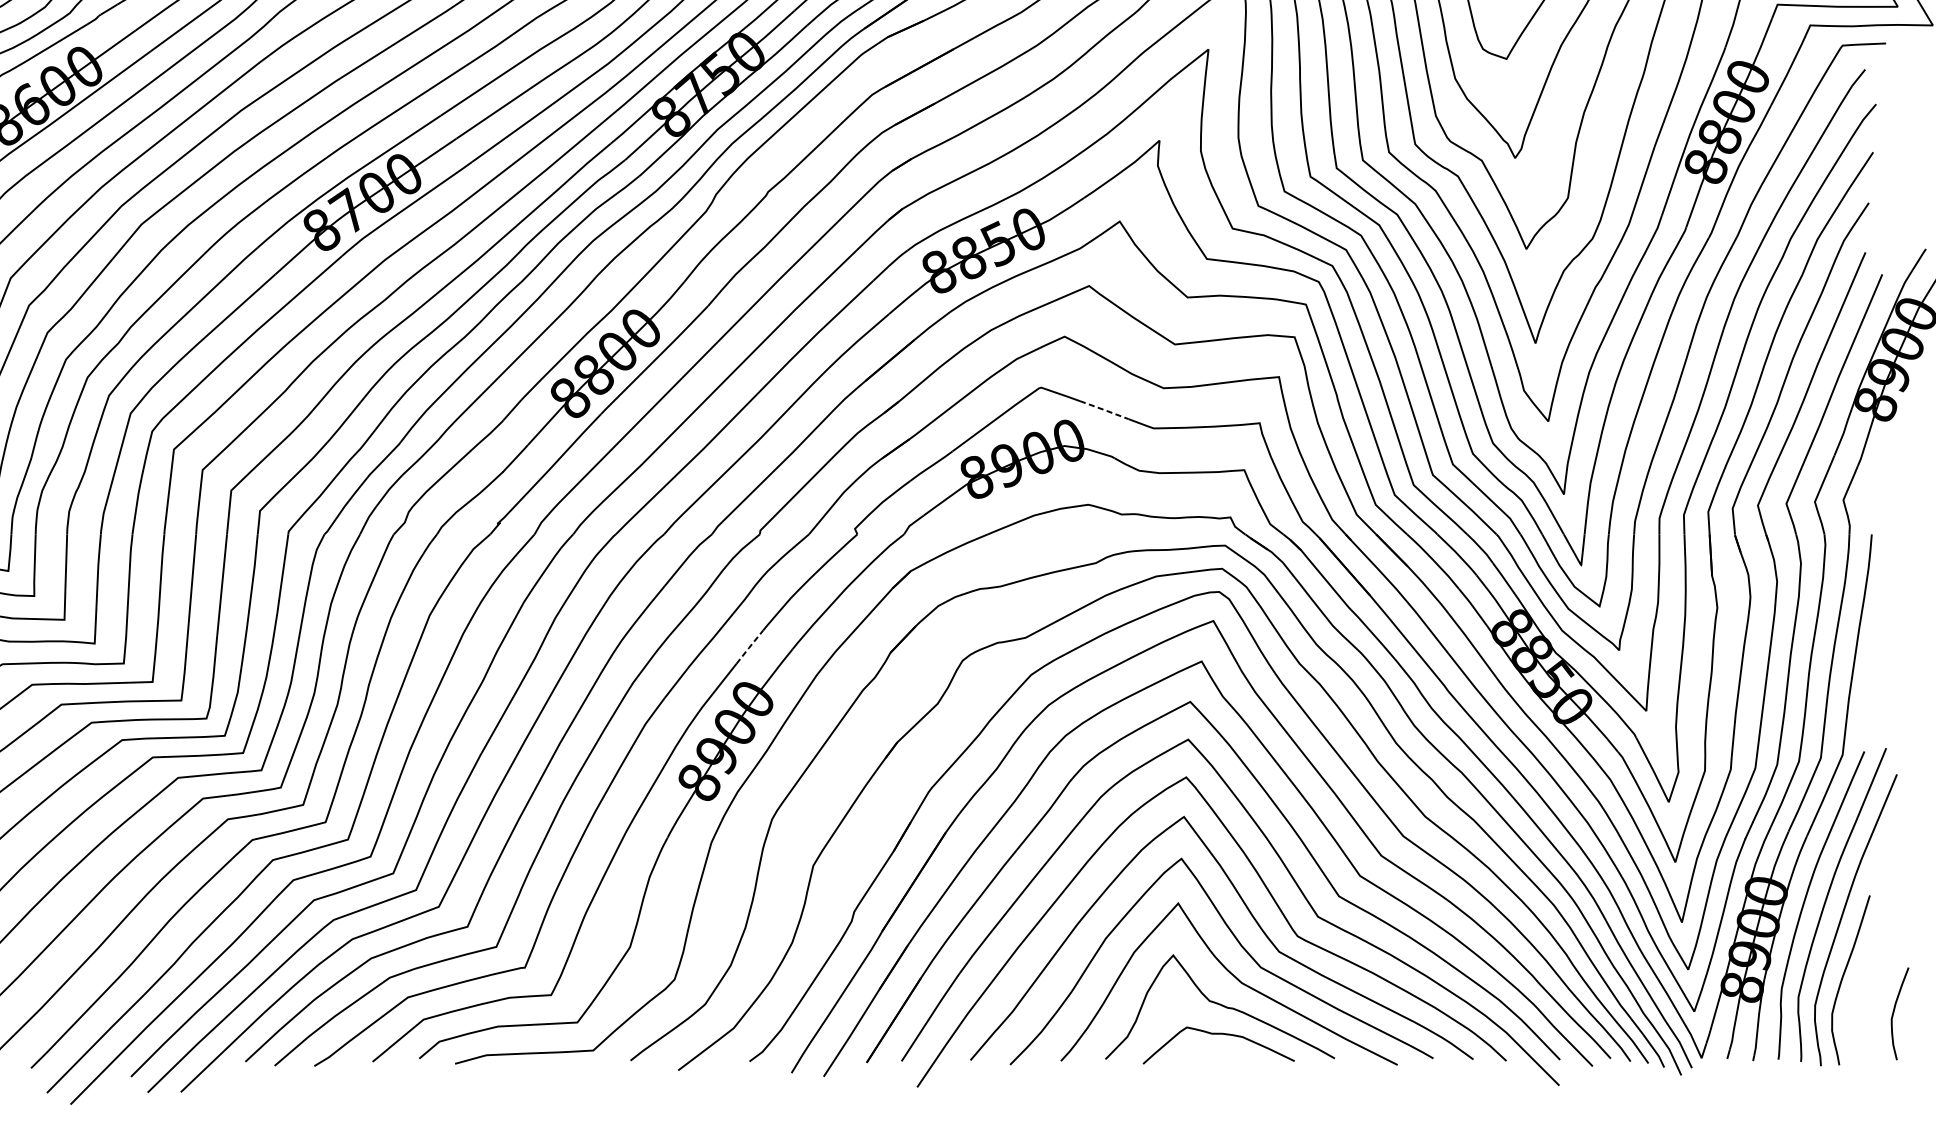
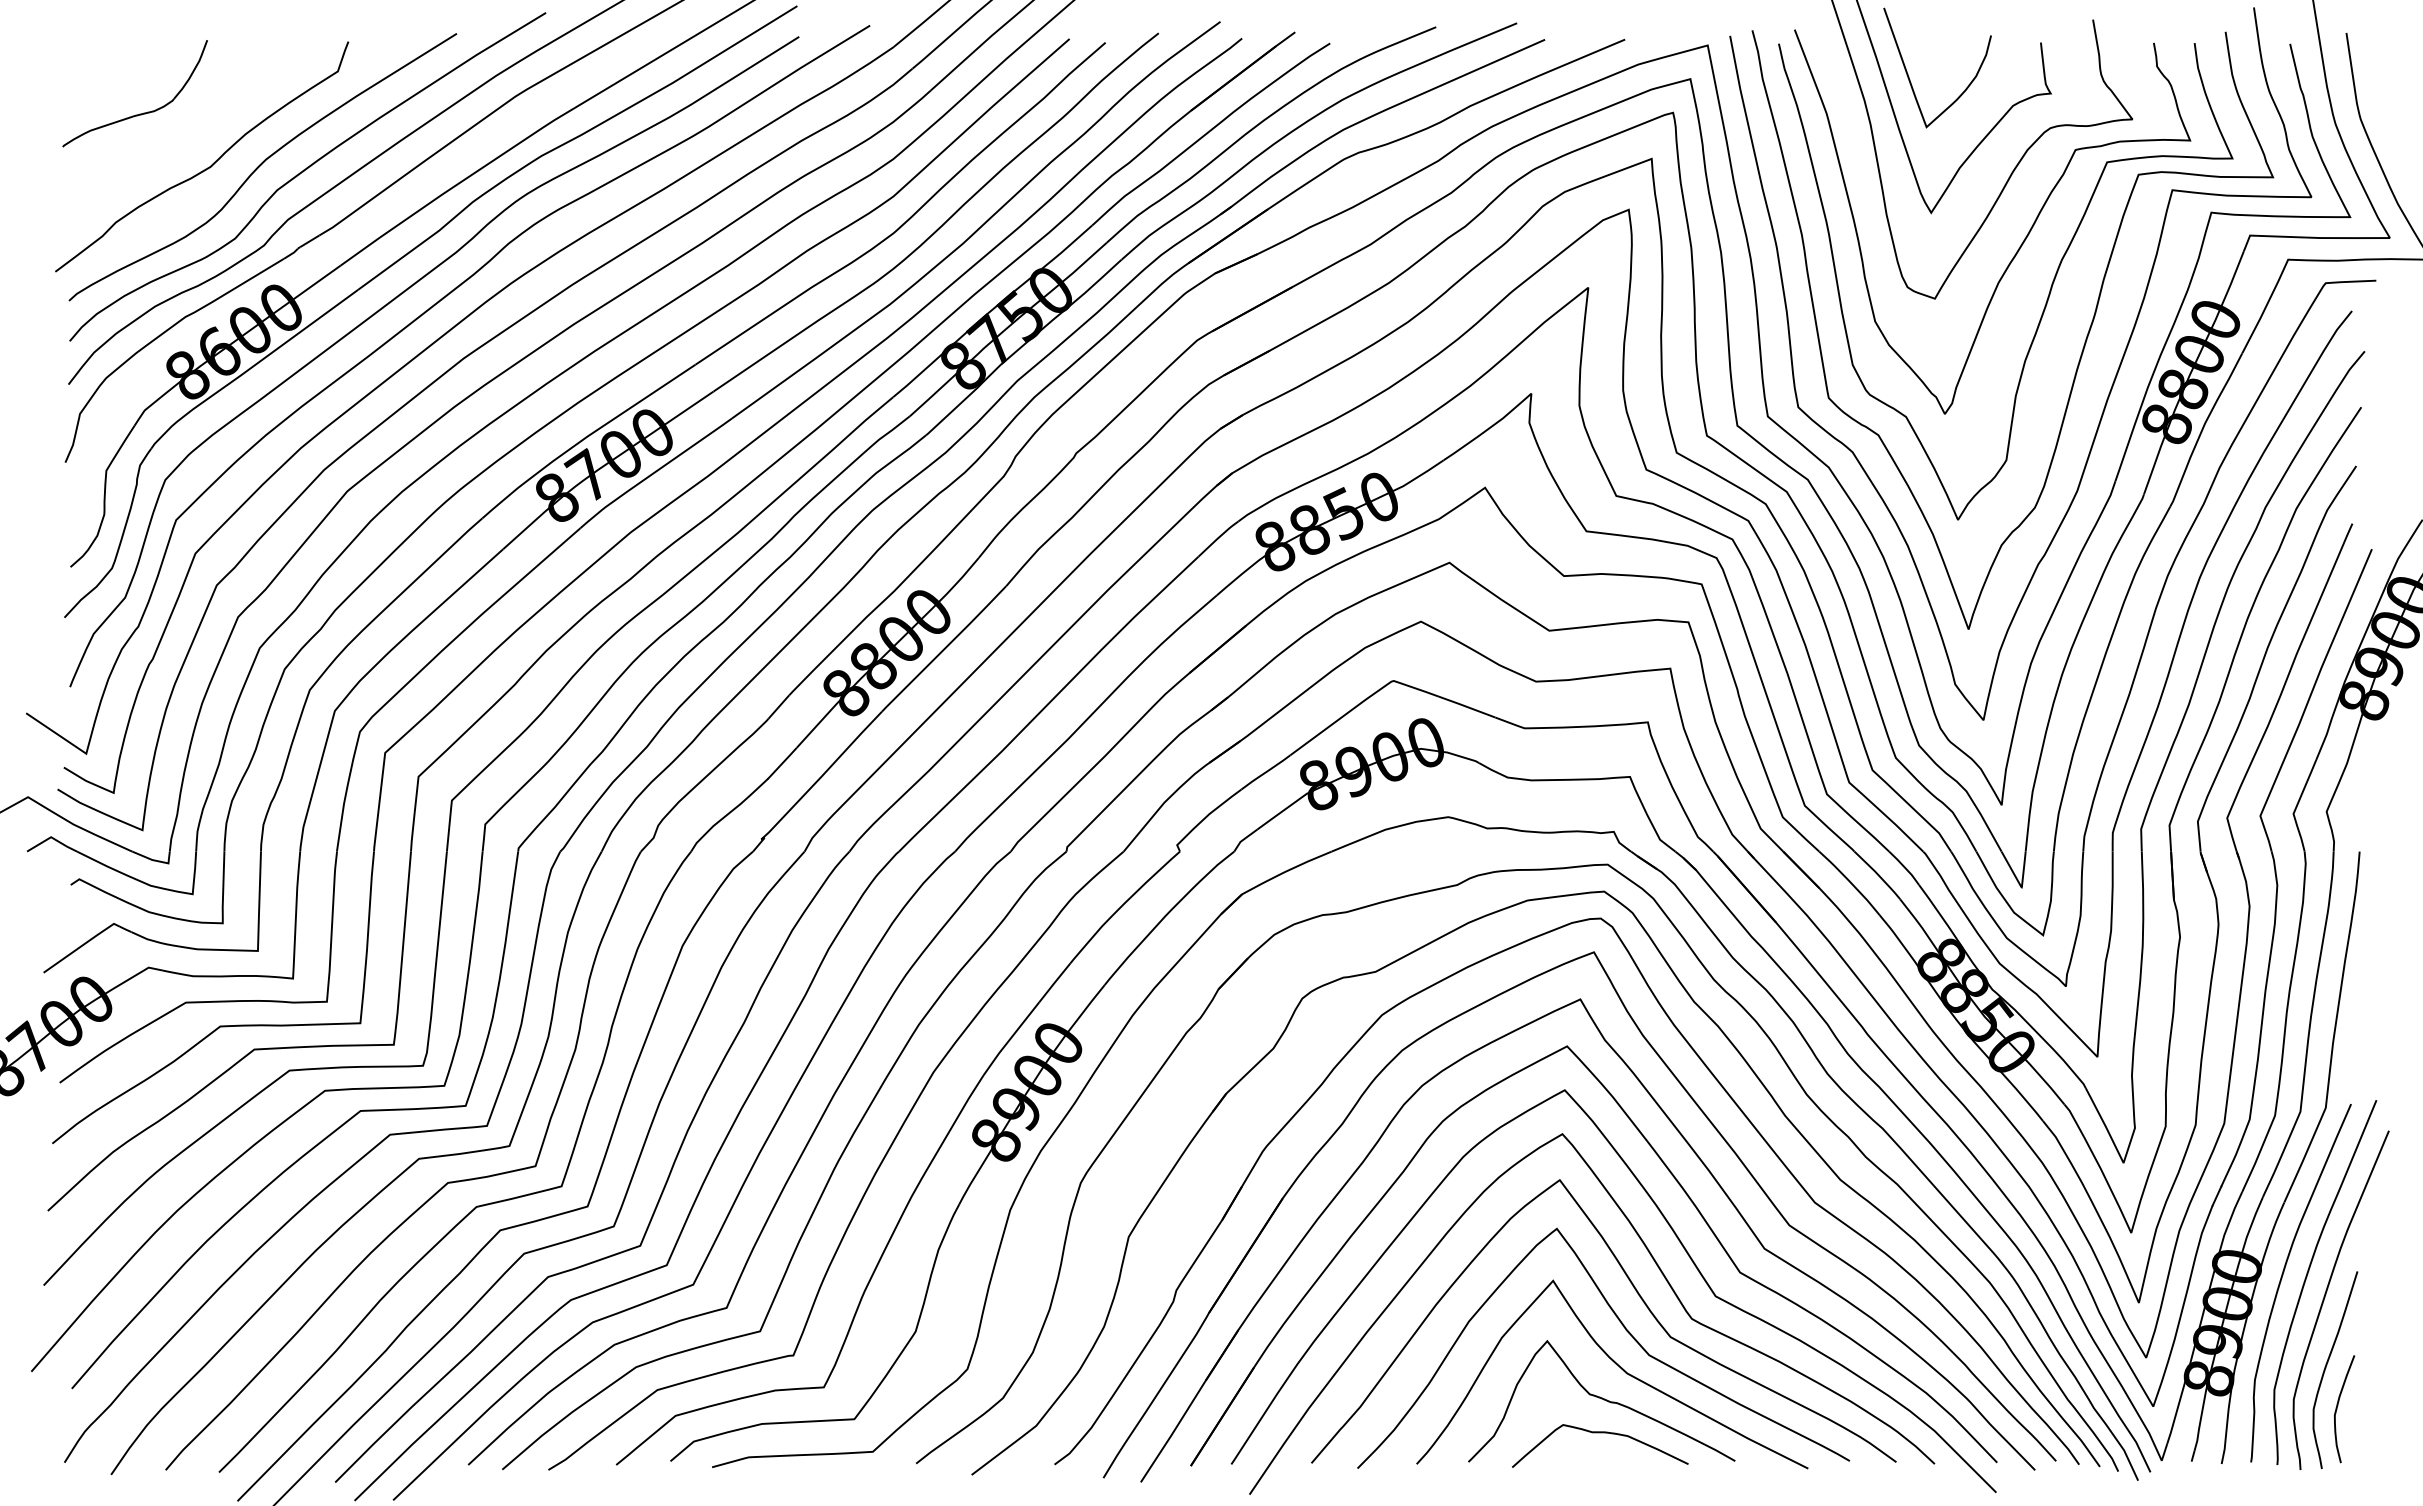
line: (1104, 409) -> (1467, 706), dashed -> solid
line: (749, 646) -> (1054, 982), dashed -> solid
curve: (1894, 1014) -> (2337, 1409), moved

